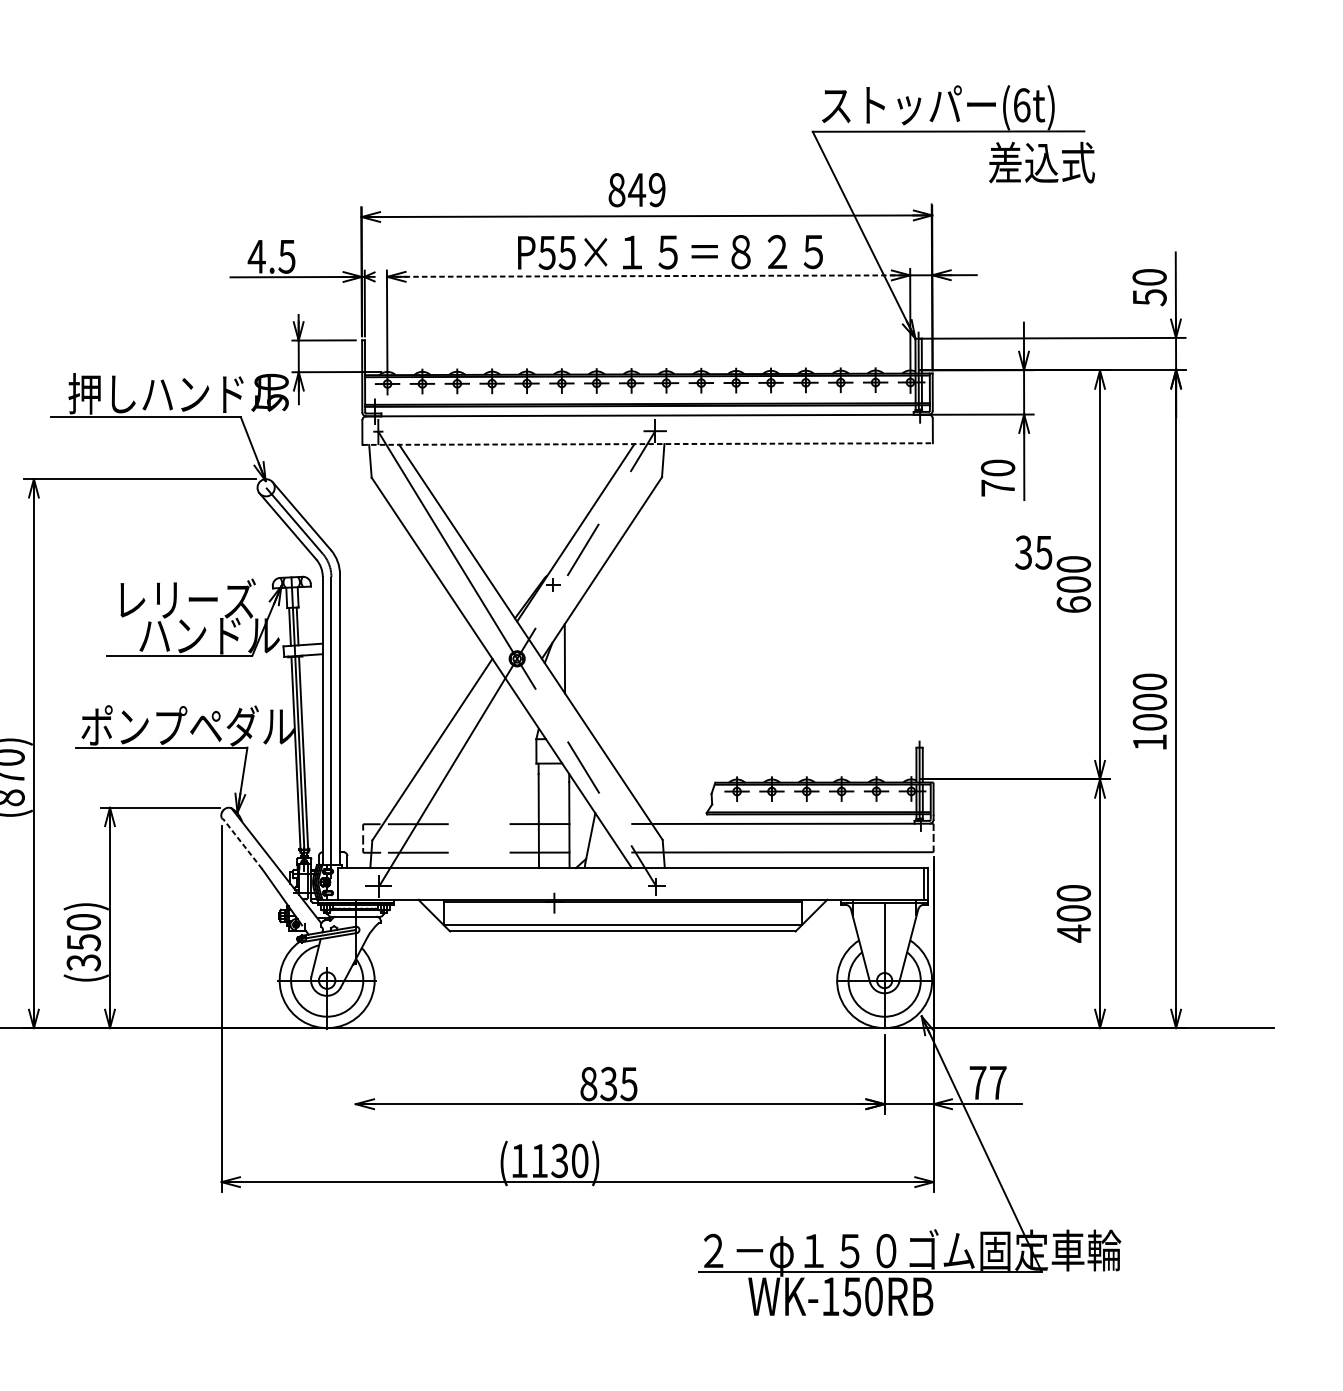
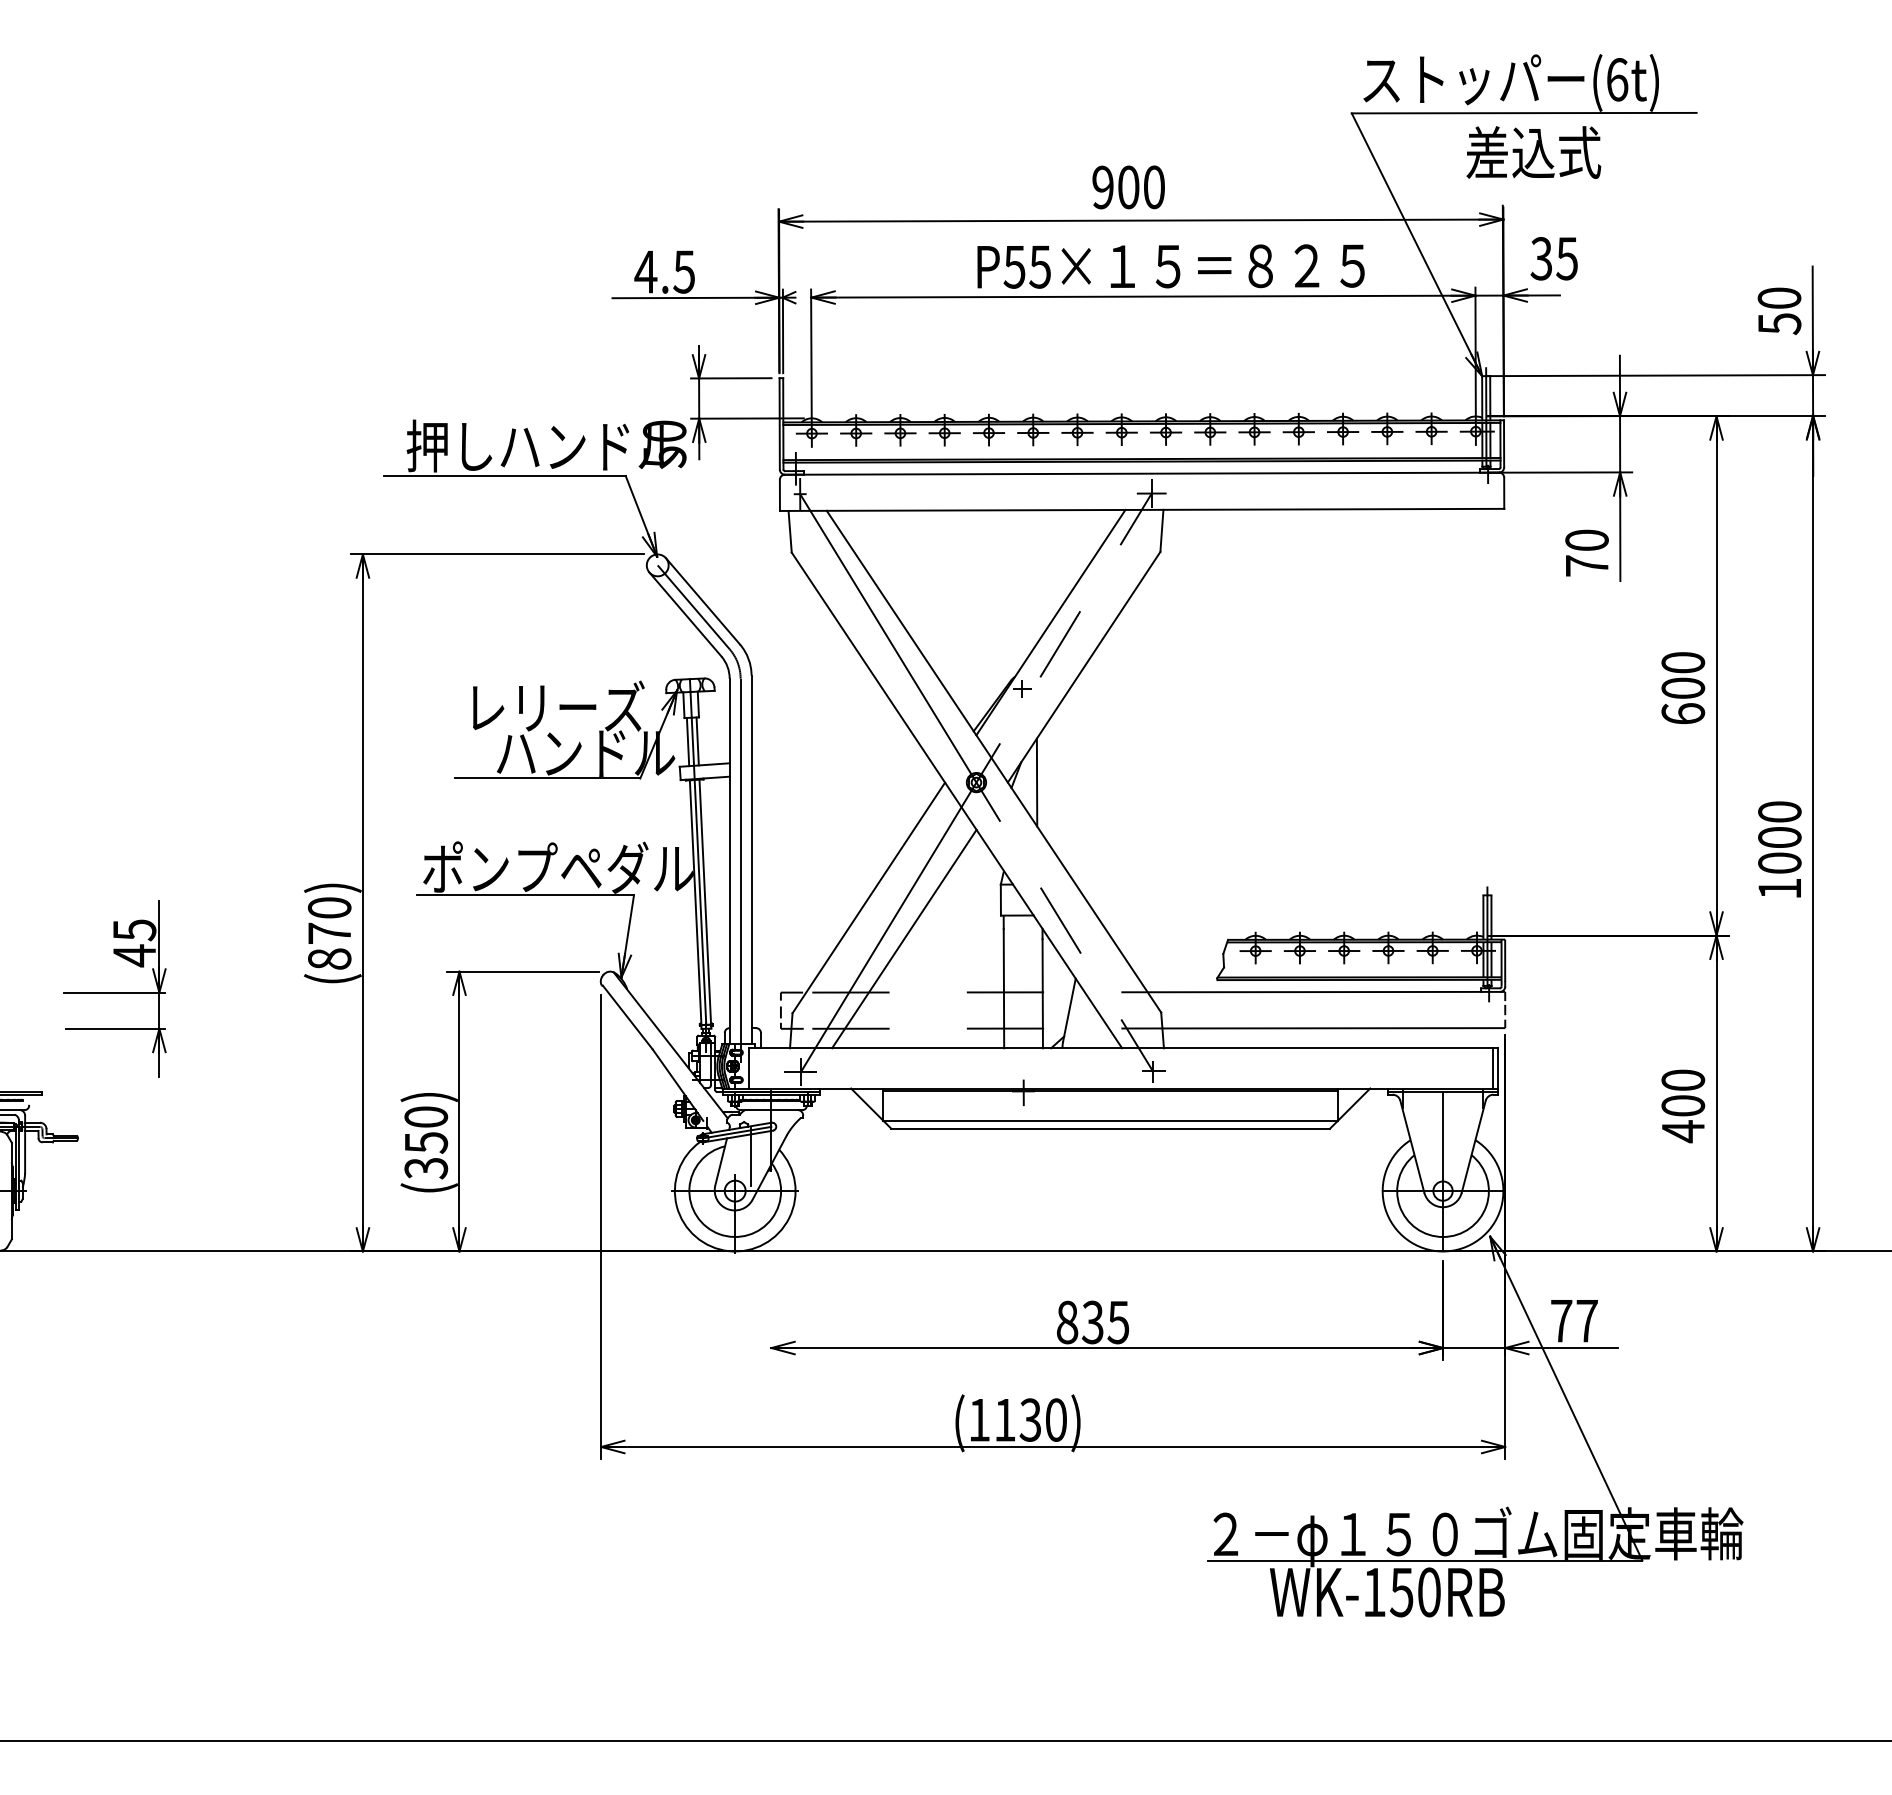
text: (1041, 162) -> (1533, 152), moved
text: (636, 190) -> (1128, 187), 849 -> 900
line: (648, 276) -> (1143, 296), dashed -> solid
line: (647, 443) -> (1142, 509), dashed -> solid
text: (1033, 552) -> (1553, 258), moved
line: (460, 781) -> (904, 938), added
line: (242, 843) -> (627, 1017), dashed -> solid
line: (339, 953) -> (751, 1156), added

